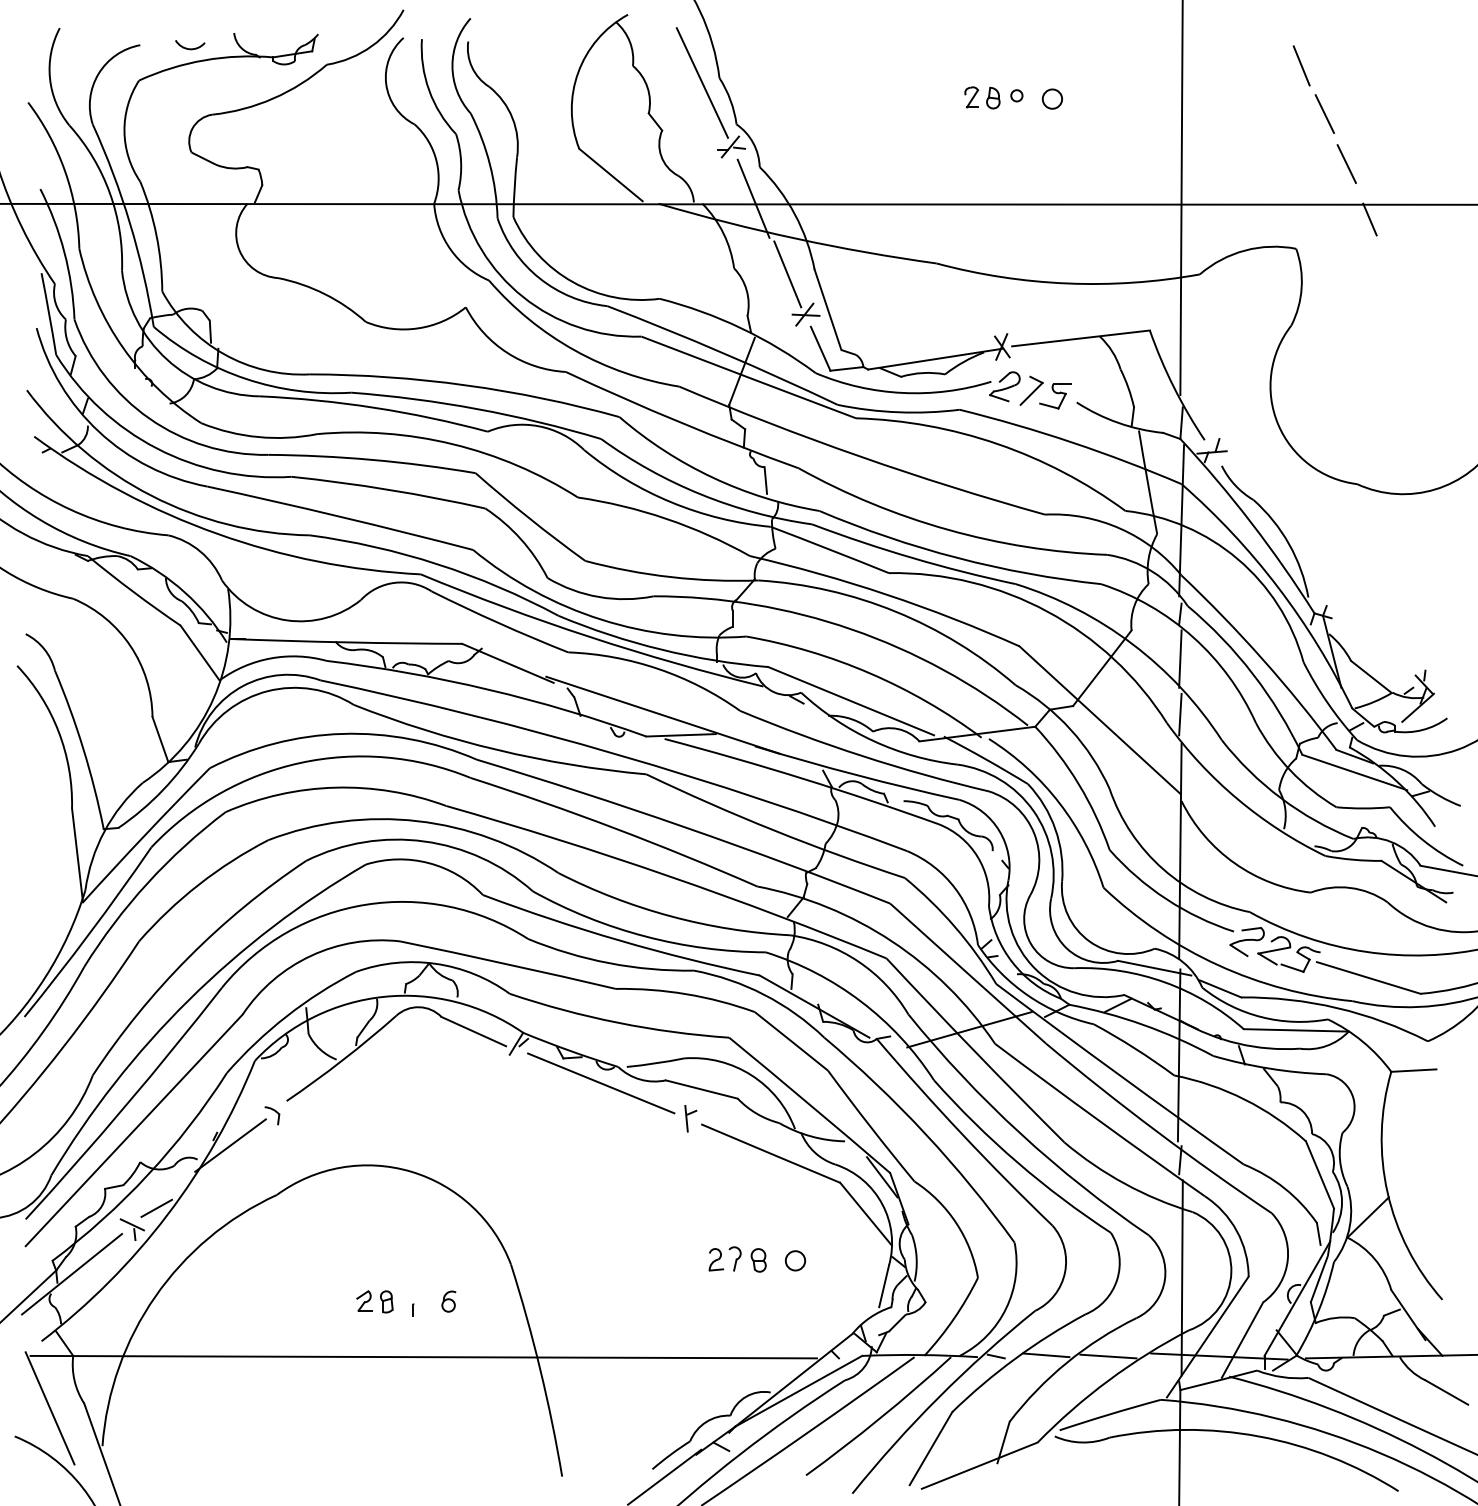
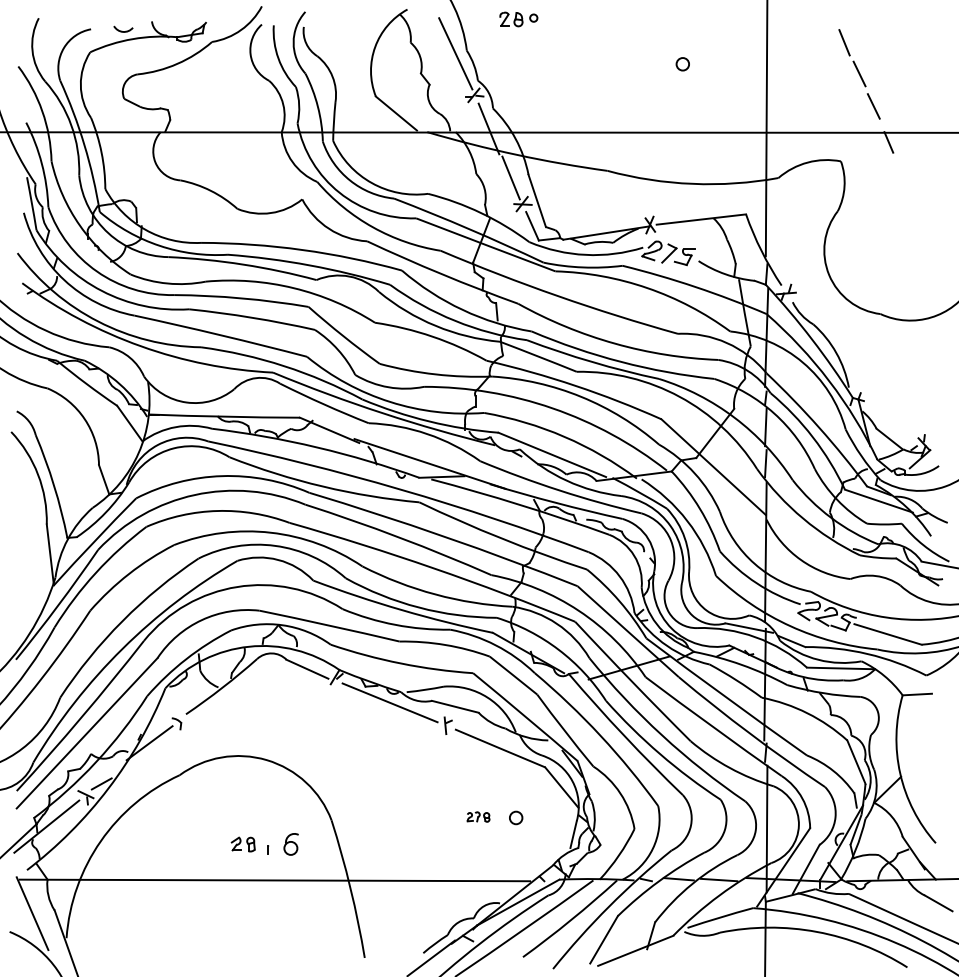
part: (993, 97) -> (518, 19), moved
part: (737, 1258) -> (478, 816), size x0.6
part: (449, 1301) -> (291, 844), size x1.6

